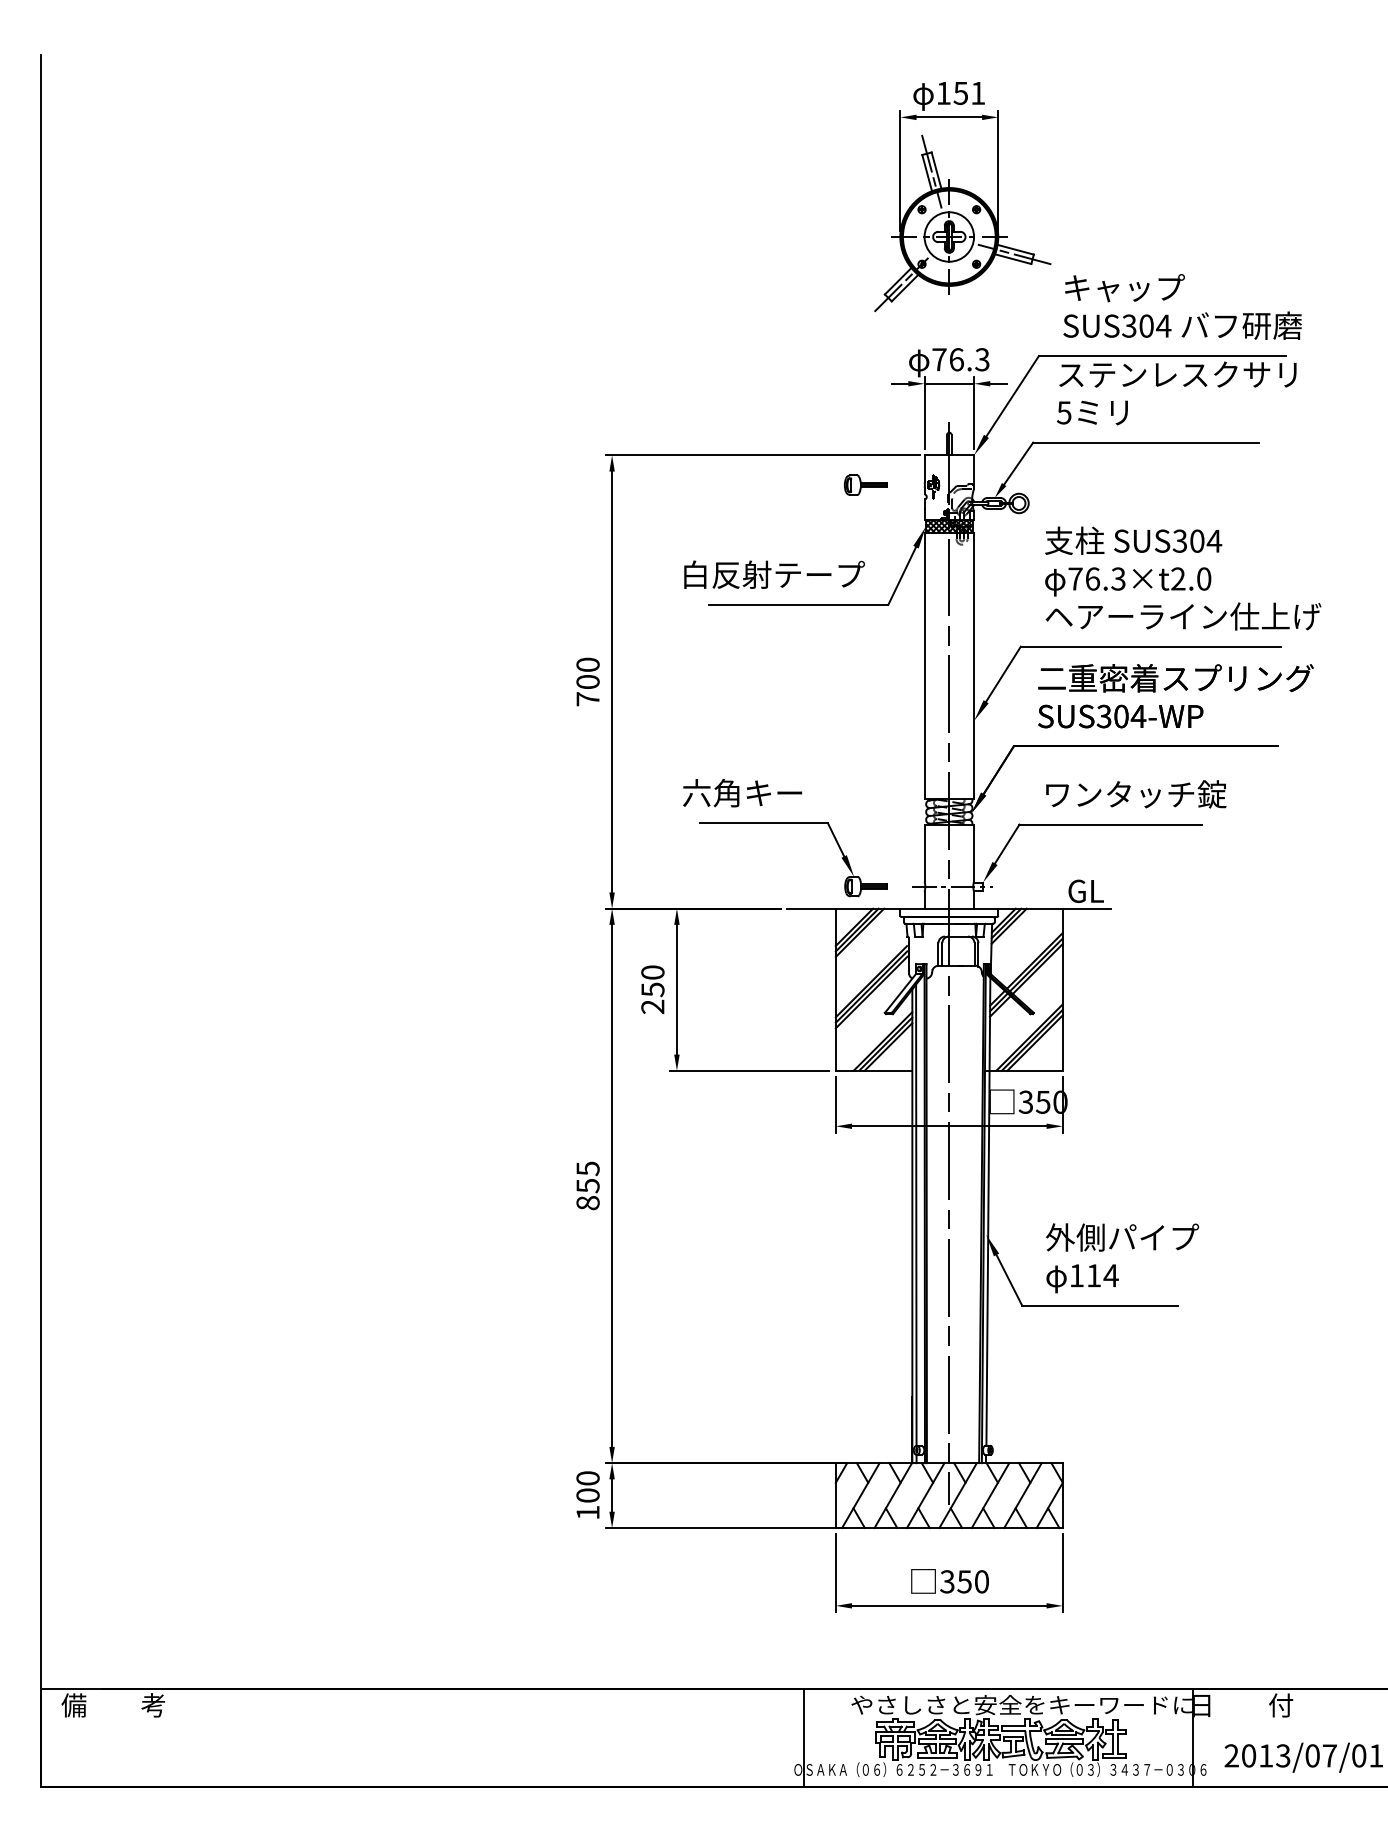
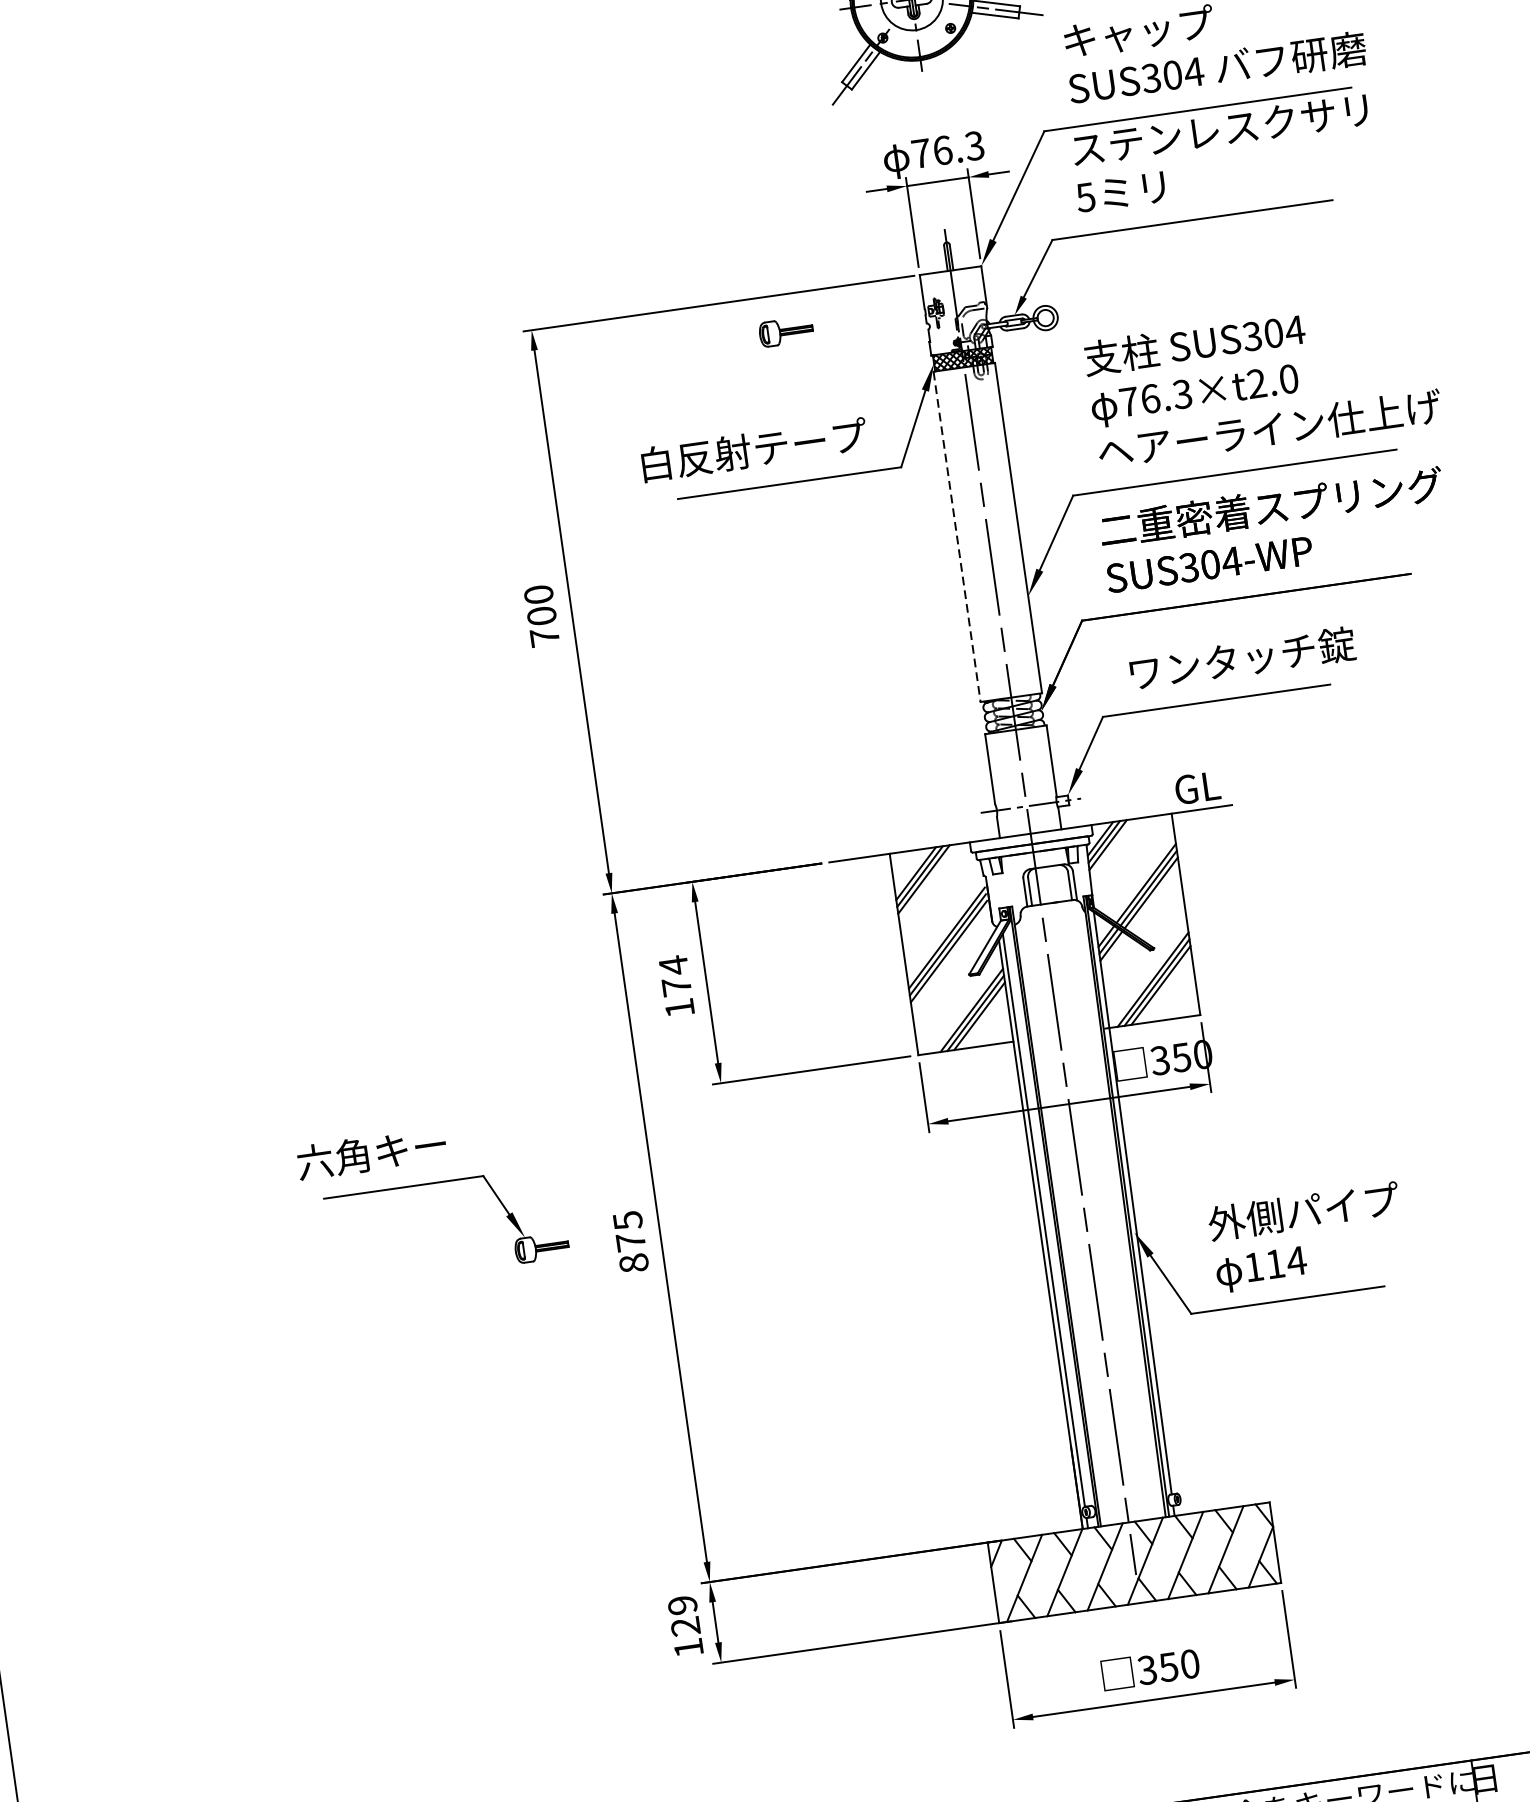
part: (865, 484) -> (785, 331), moved
line: (924, 666) -> (957, 537), solid -> dashed
part: (785, 823) -> (430, 1183), moved
text: (652, 989) -> (676, 986), 250 -> 174
text: (587, 1185) -> (630, 1241), 855 -> 875
text: (587, 1486) -> (683, 1615), 100 -> 129

